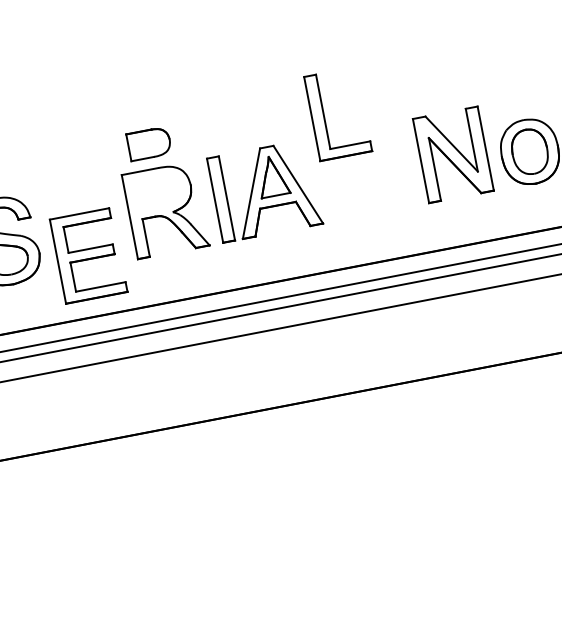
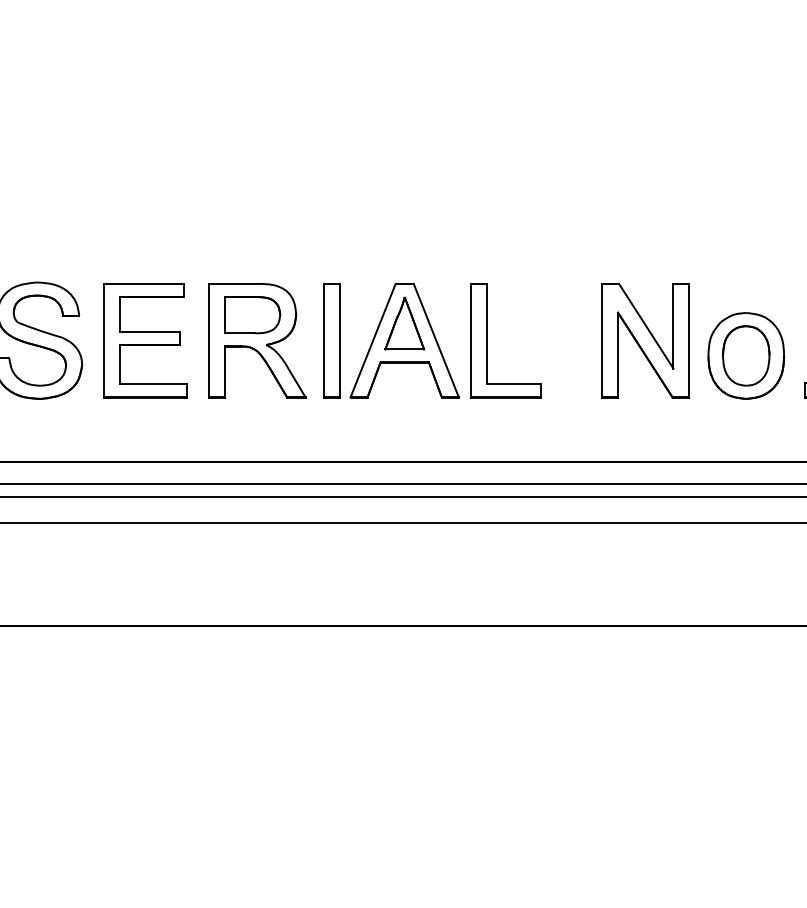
part: (324, 116) -> (487, 340), moved
part: (149, 144) -> (252, 315), moved
part: (88, 255) -> (145, 340), moved

